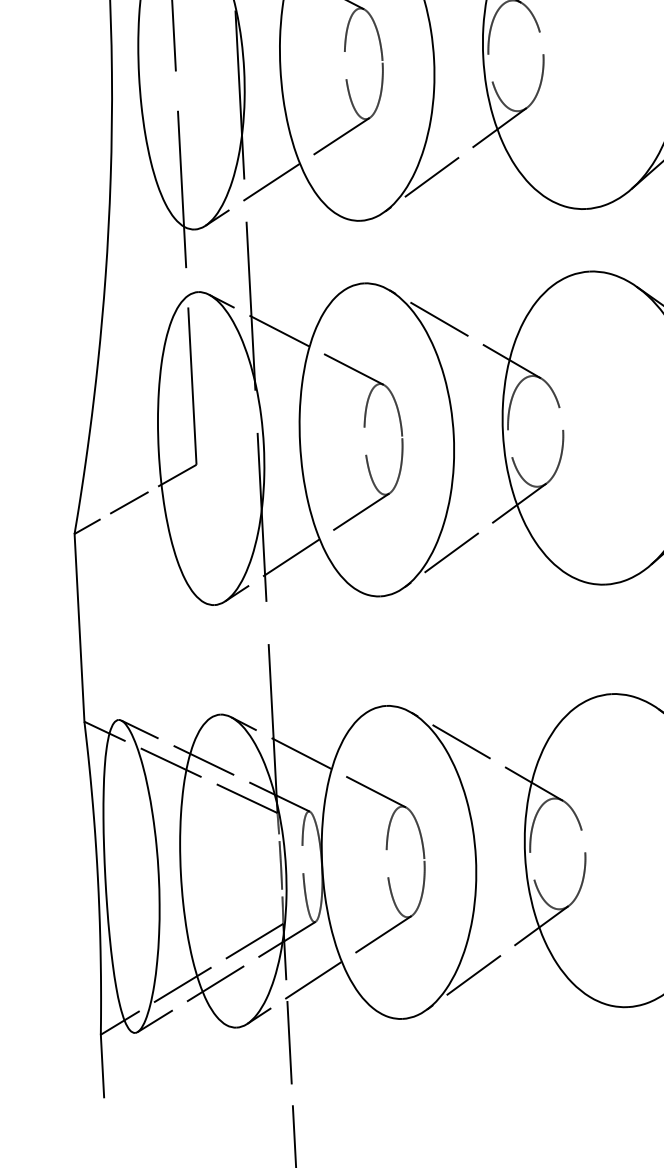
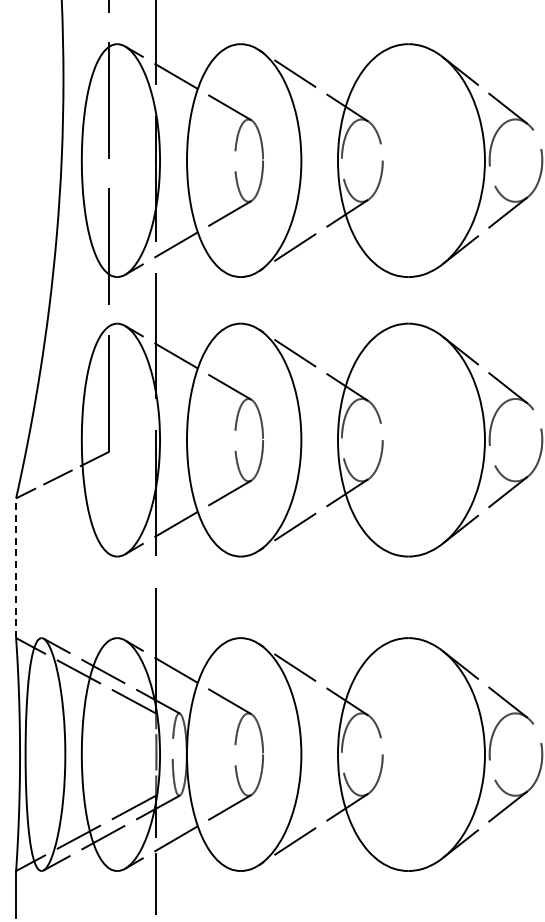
line: (80, 628) -> (16, 568), solid -> dashed

